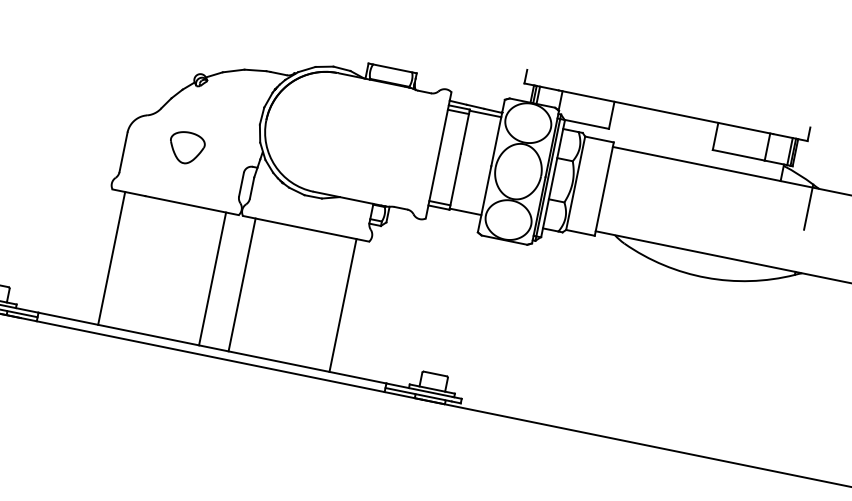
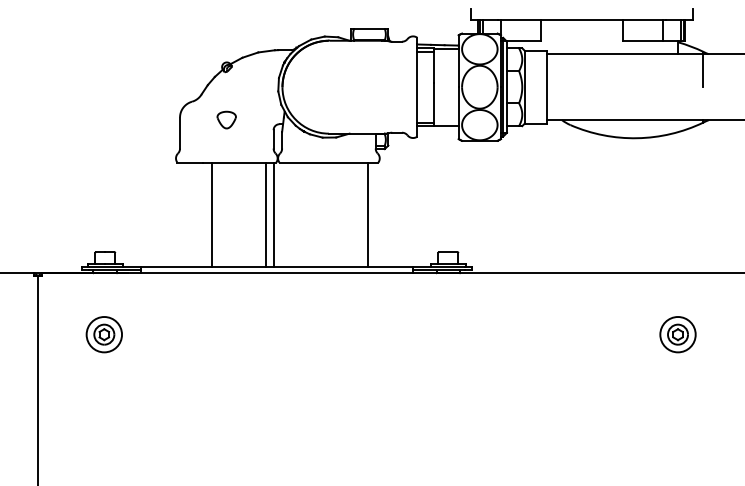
part: (186, 147) -> (226, 119), size x0.7
line: (111, 258) -> (212, 214), moved
line: (242, 284) -> (274, 214), moved

